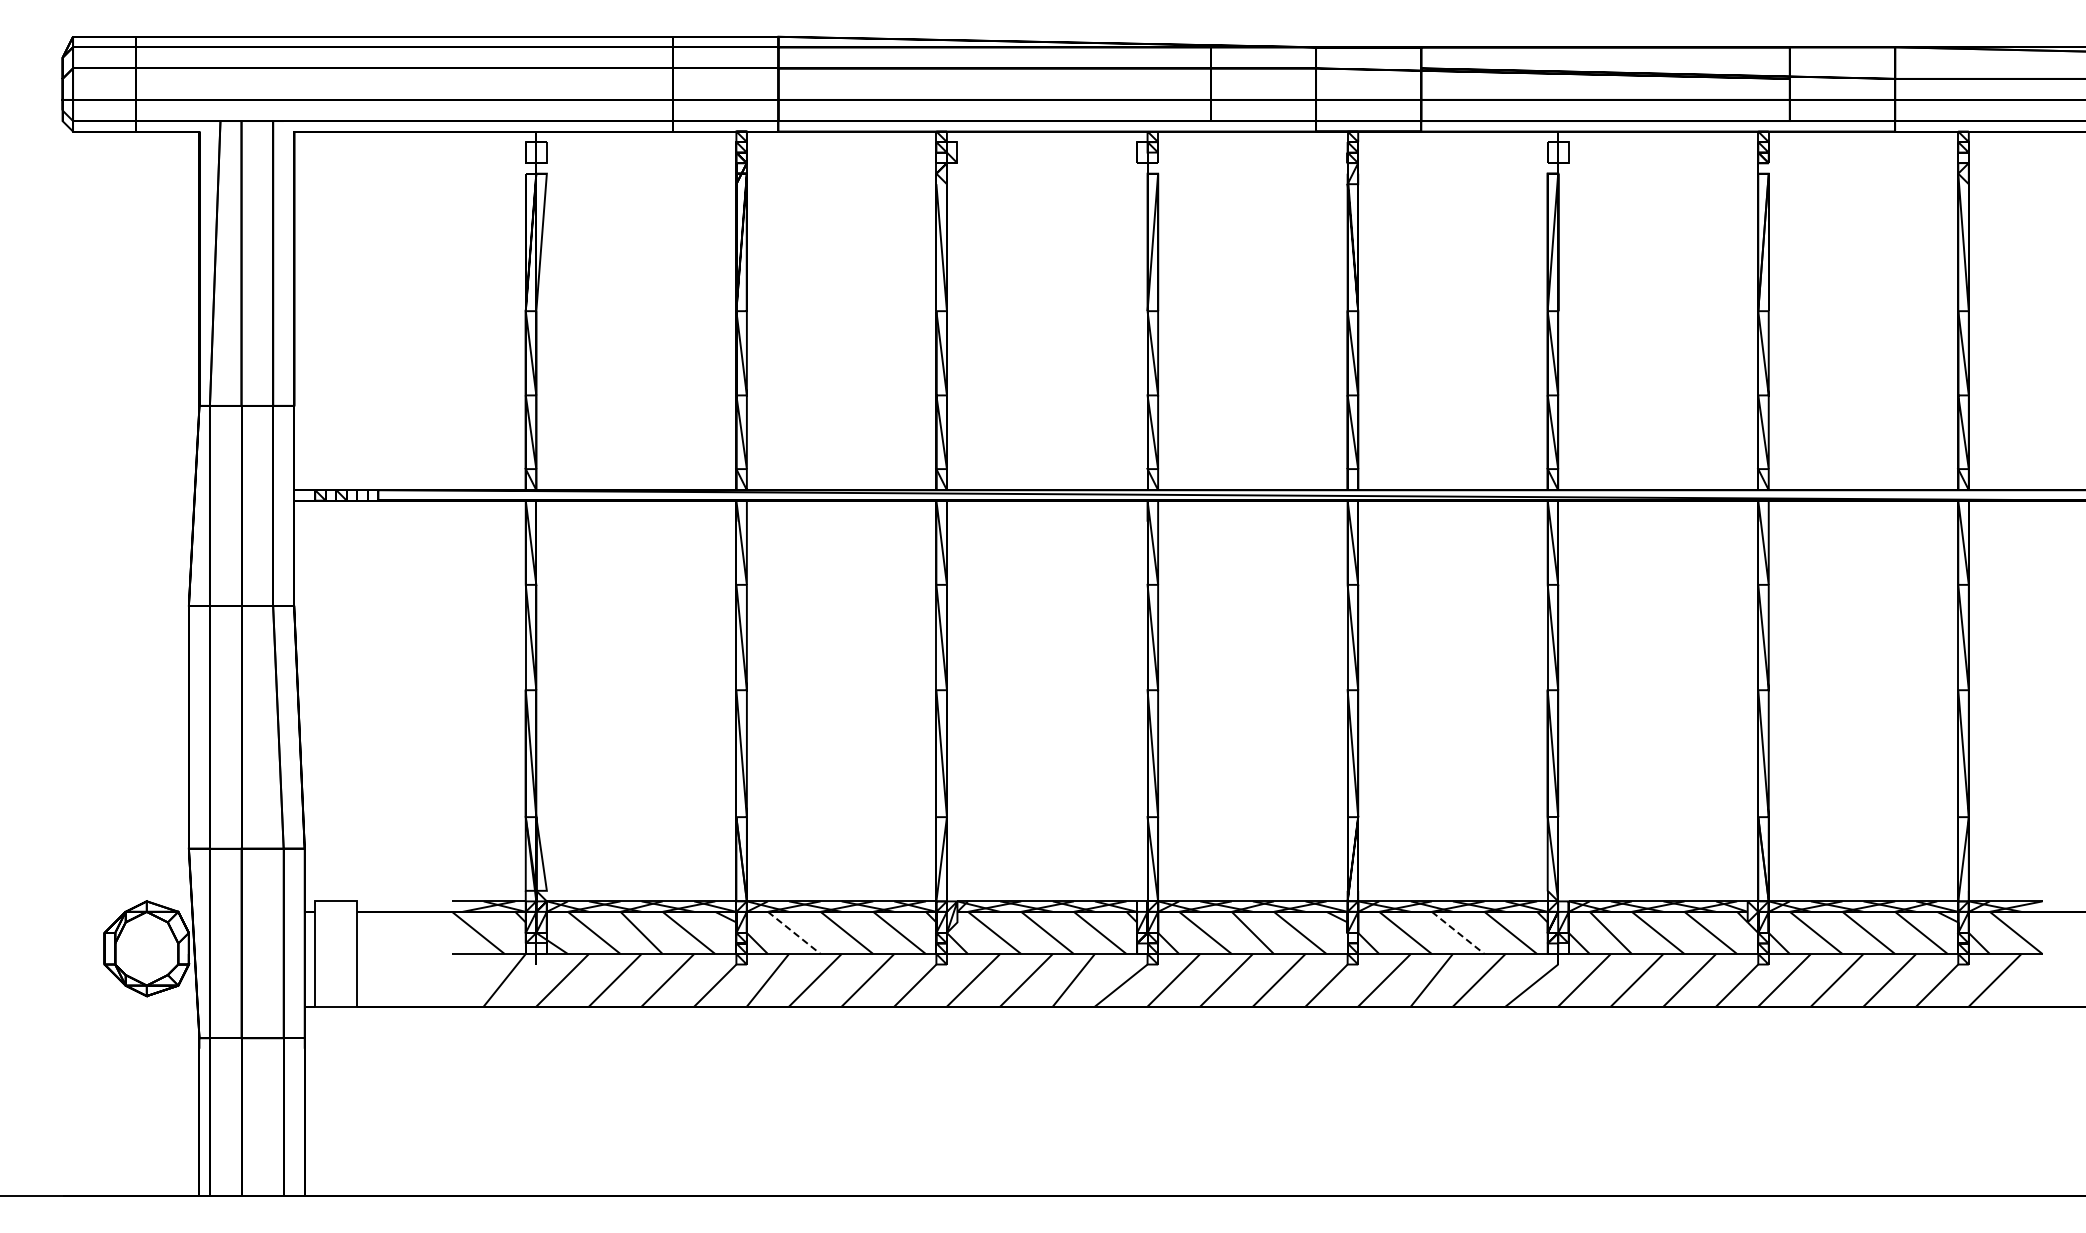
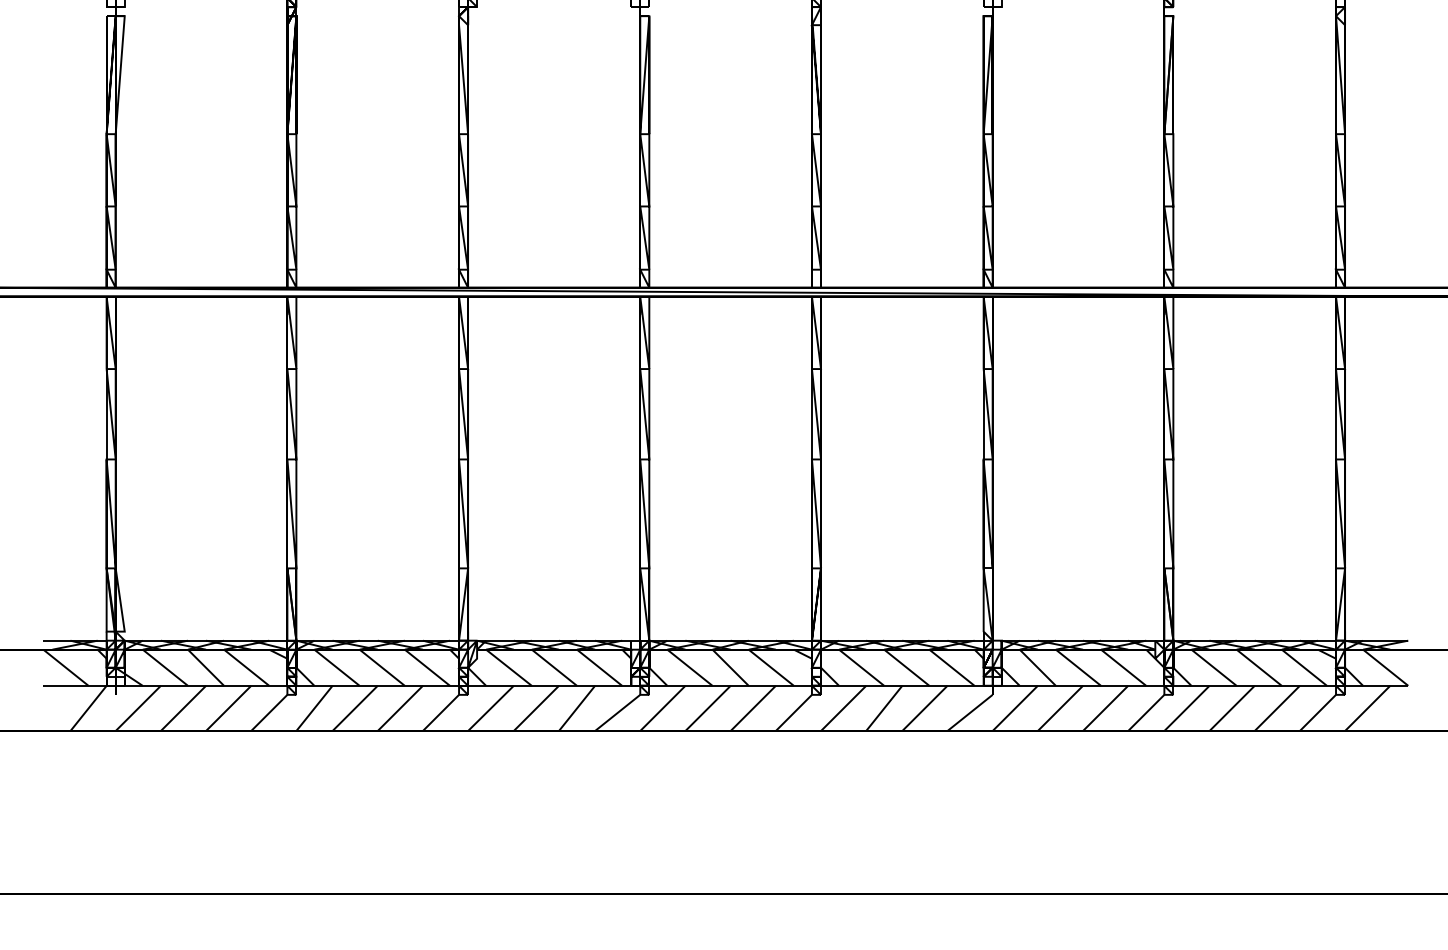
line: (794, 932) -> (337, 667), dashed -> solid
line: (1458, 932) -> (907, 667), dashed -> solid

